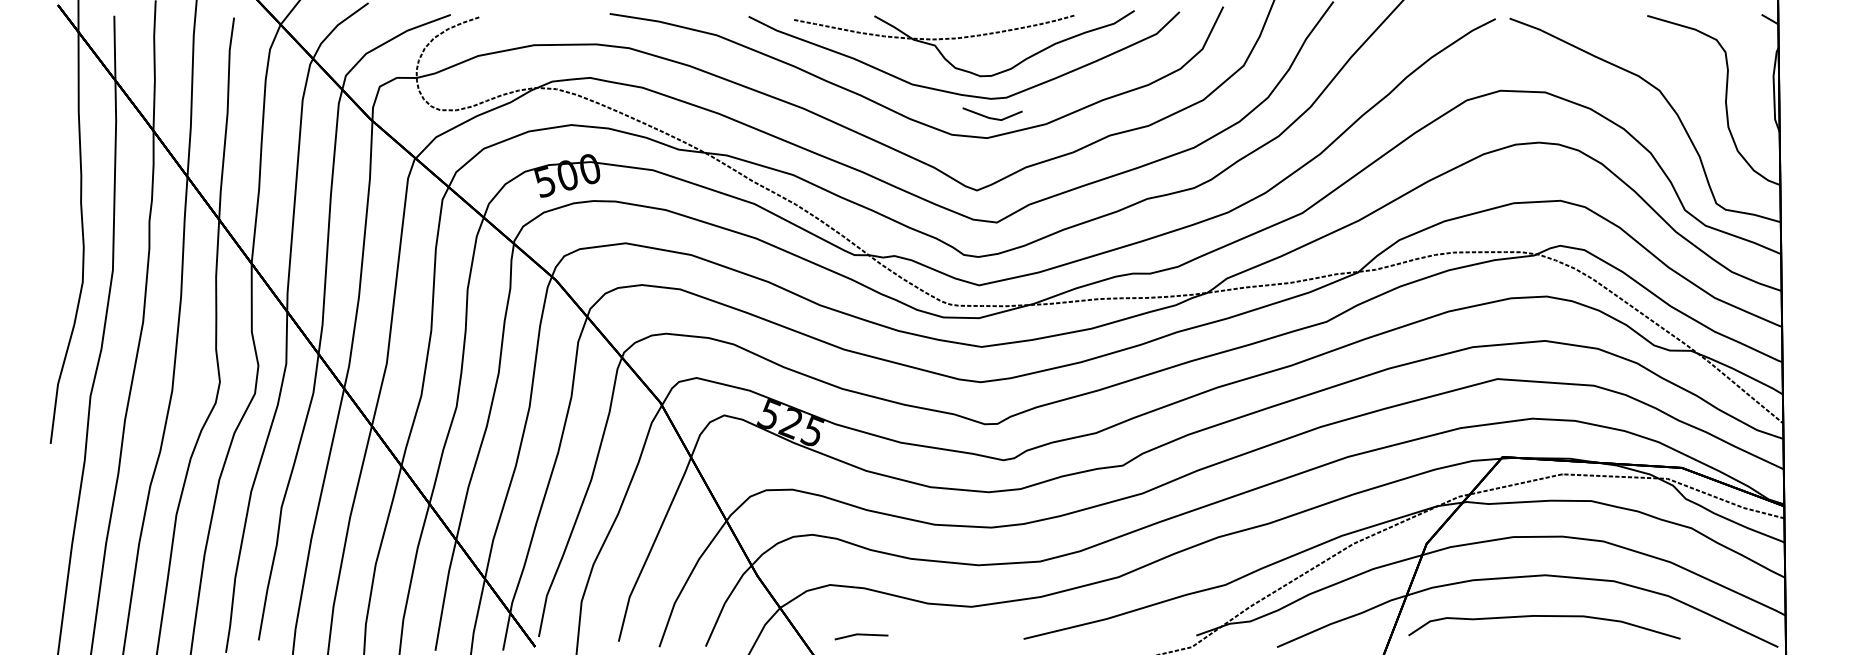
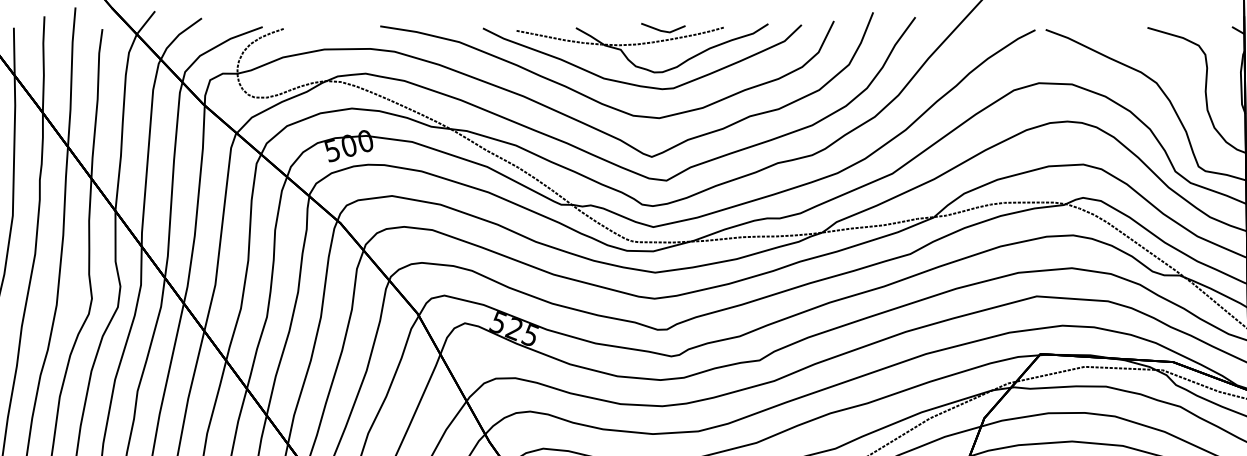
line: (992, 117) -> (663, 30), moved

